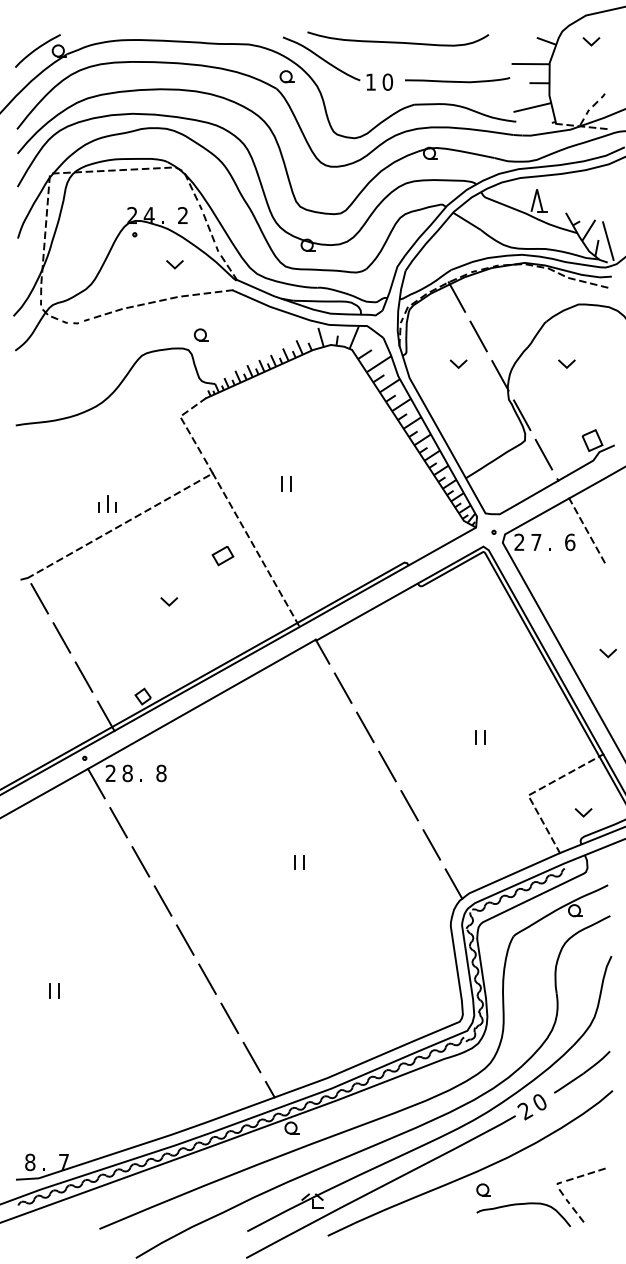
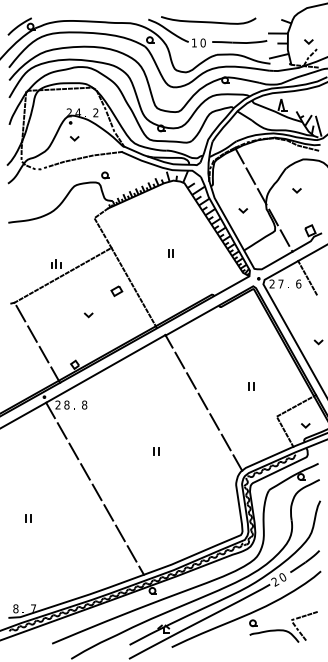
line: (588, 41) -> (307, 41), moved
line: (172, 264) -> (73, 138), moved
line: (457, 363) -> (242, 210), moved
part: (285, 484) -> (170, 253), moved

